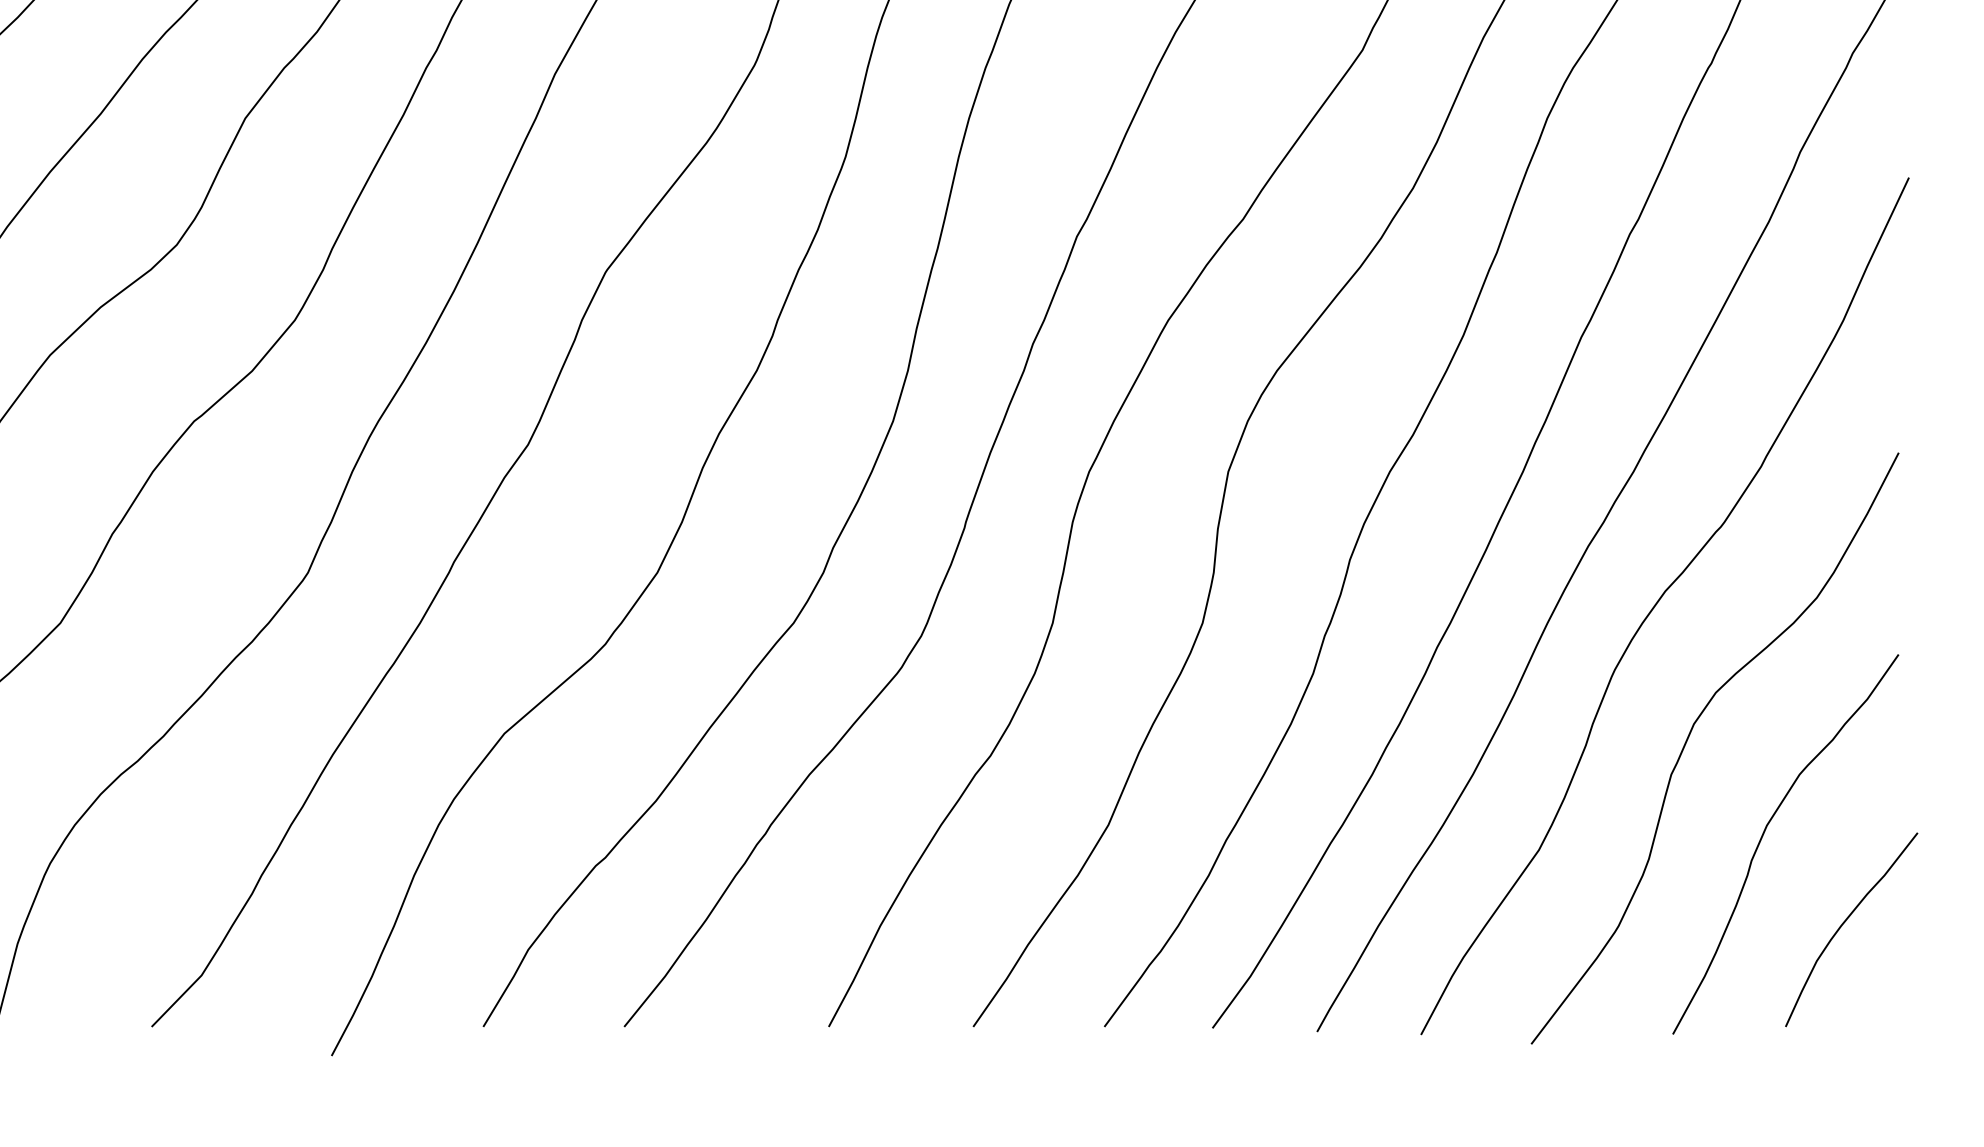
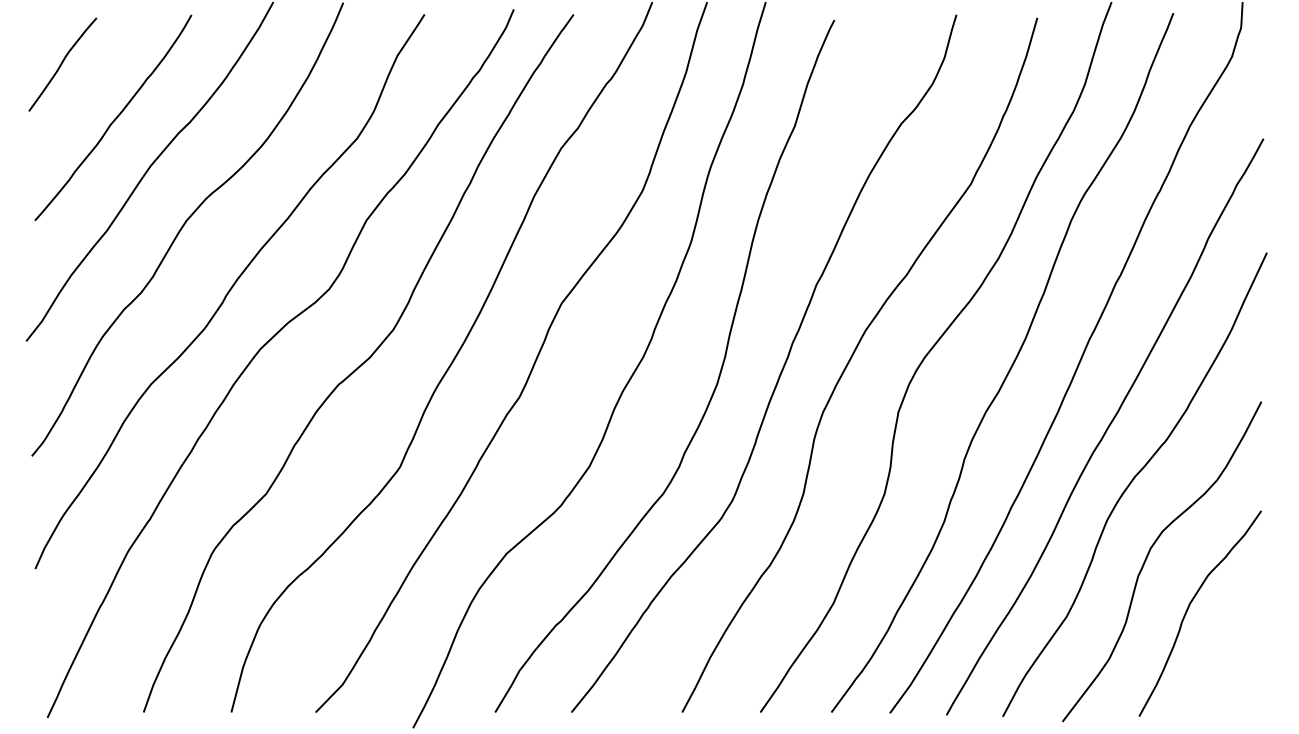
curve: (1845, 923) -> (1232, 656), removed

